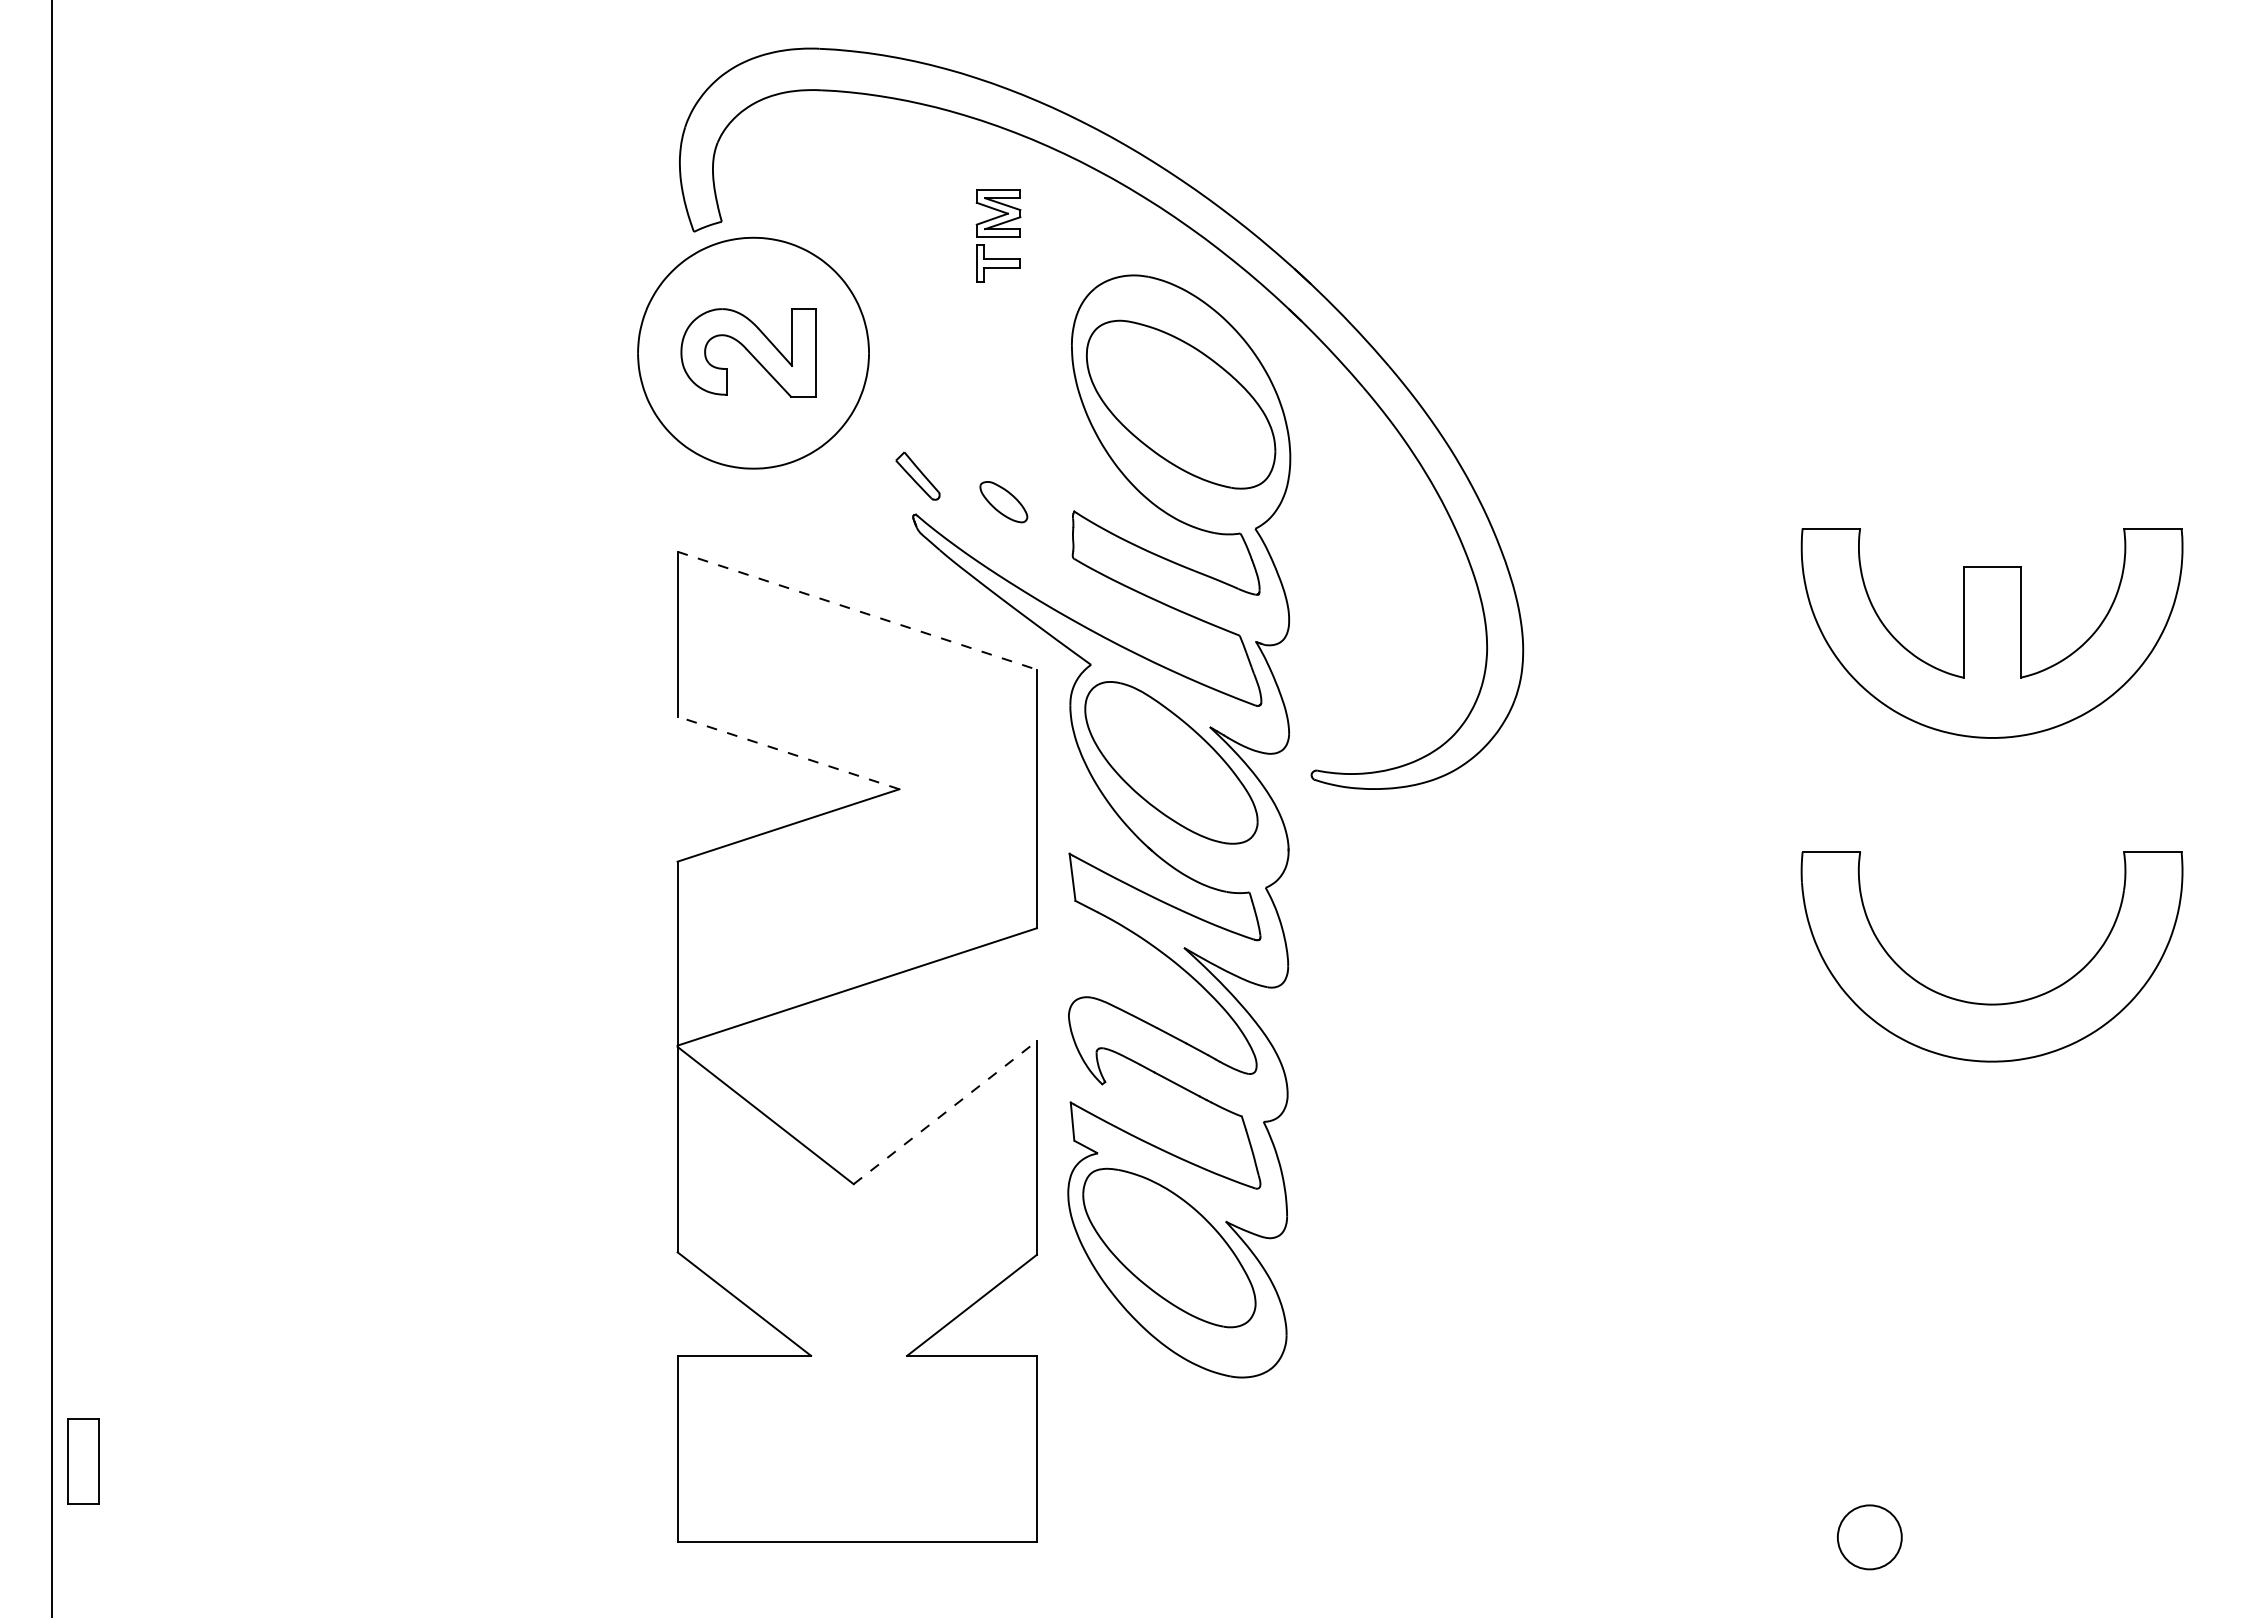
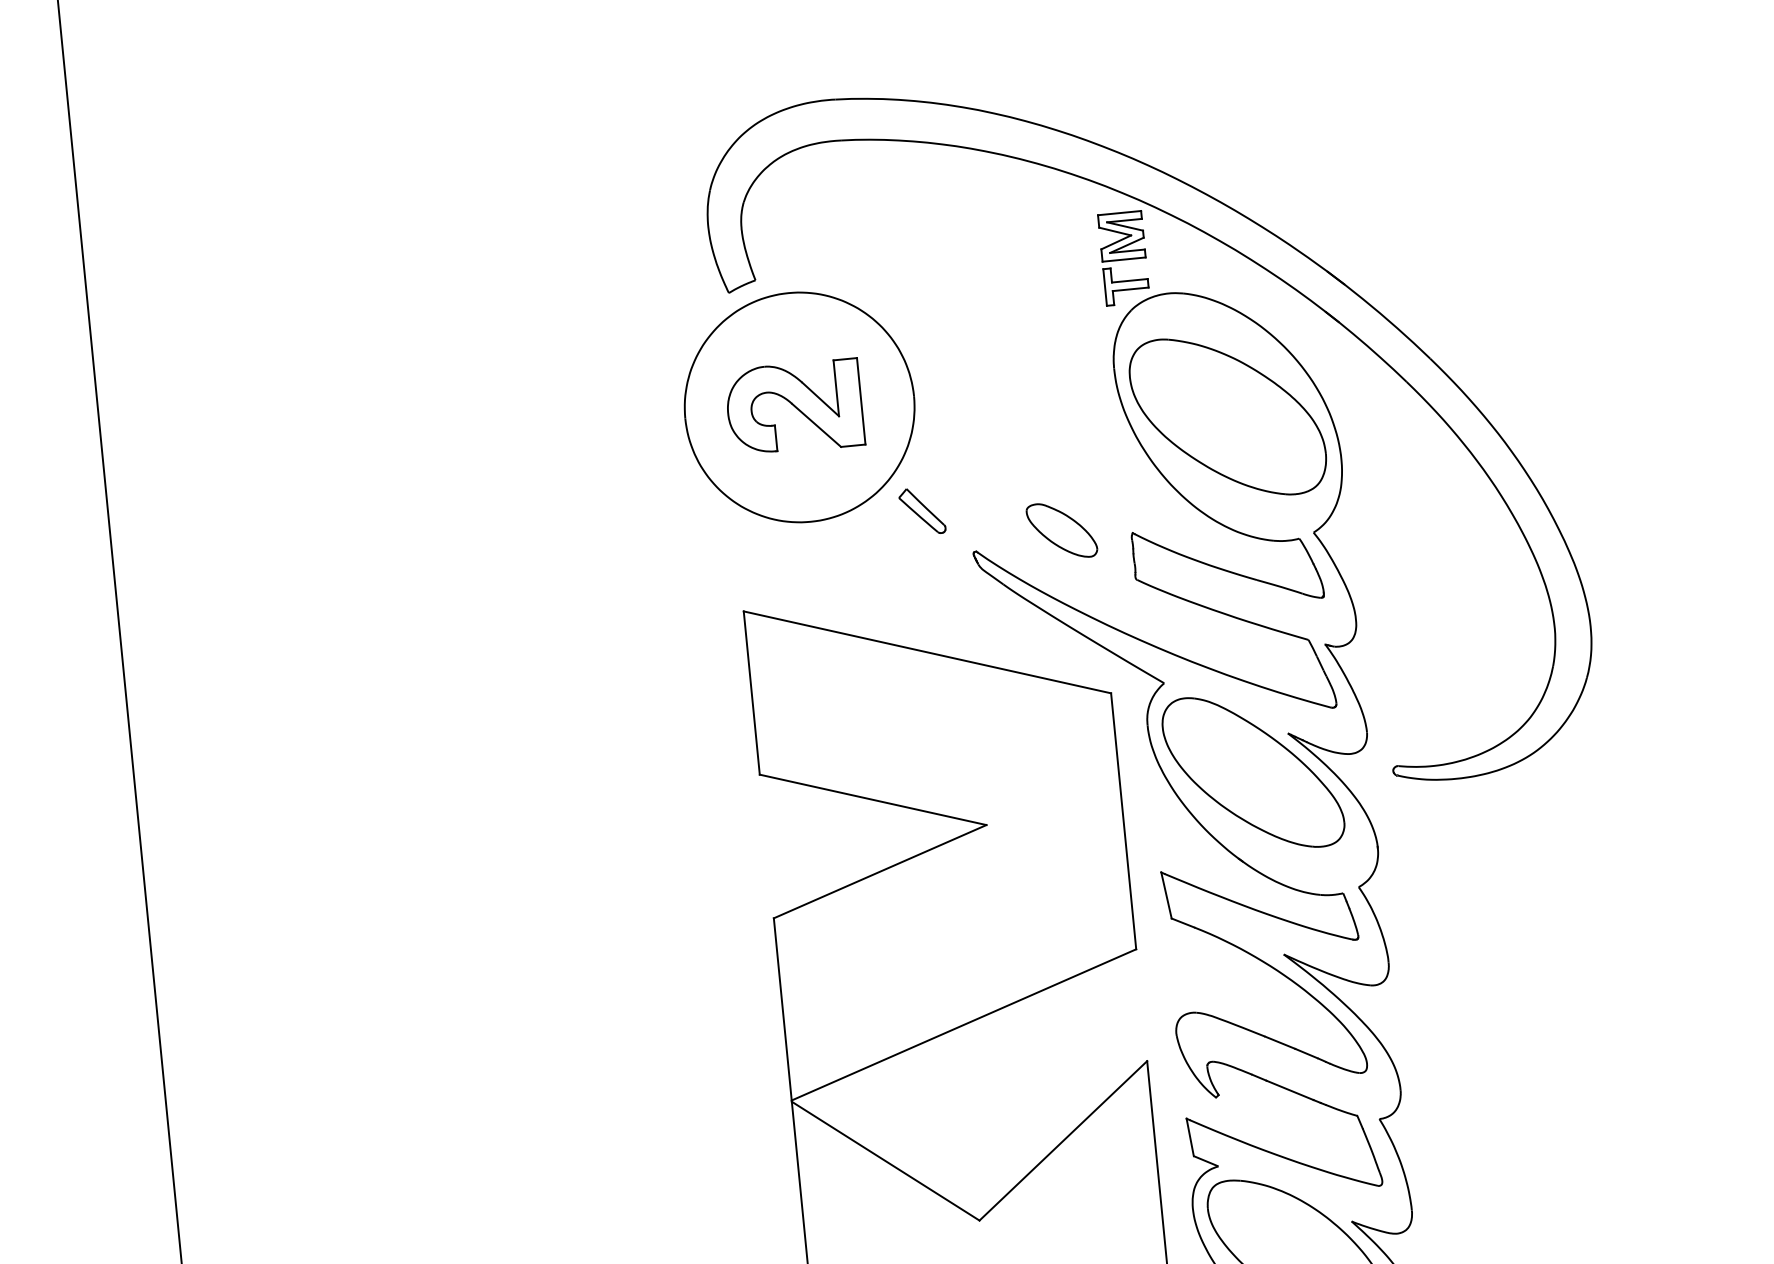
part: (998, 235) -> (1123, 257), moved
part: (917, 475) -> (921, 510), moved
part: (1003, 501) -> (1061, 530), size x1.43
line: (857, 610) -> (927, 652), dashed -> solid
line: (788, 752) -> (873, 799), dashed -> solid
line: (945, 1112) -> (1063, 1140), dashed -> solid

